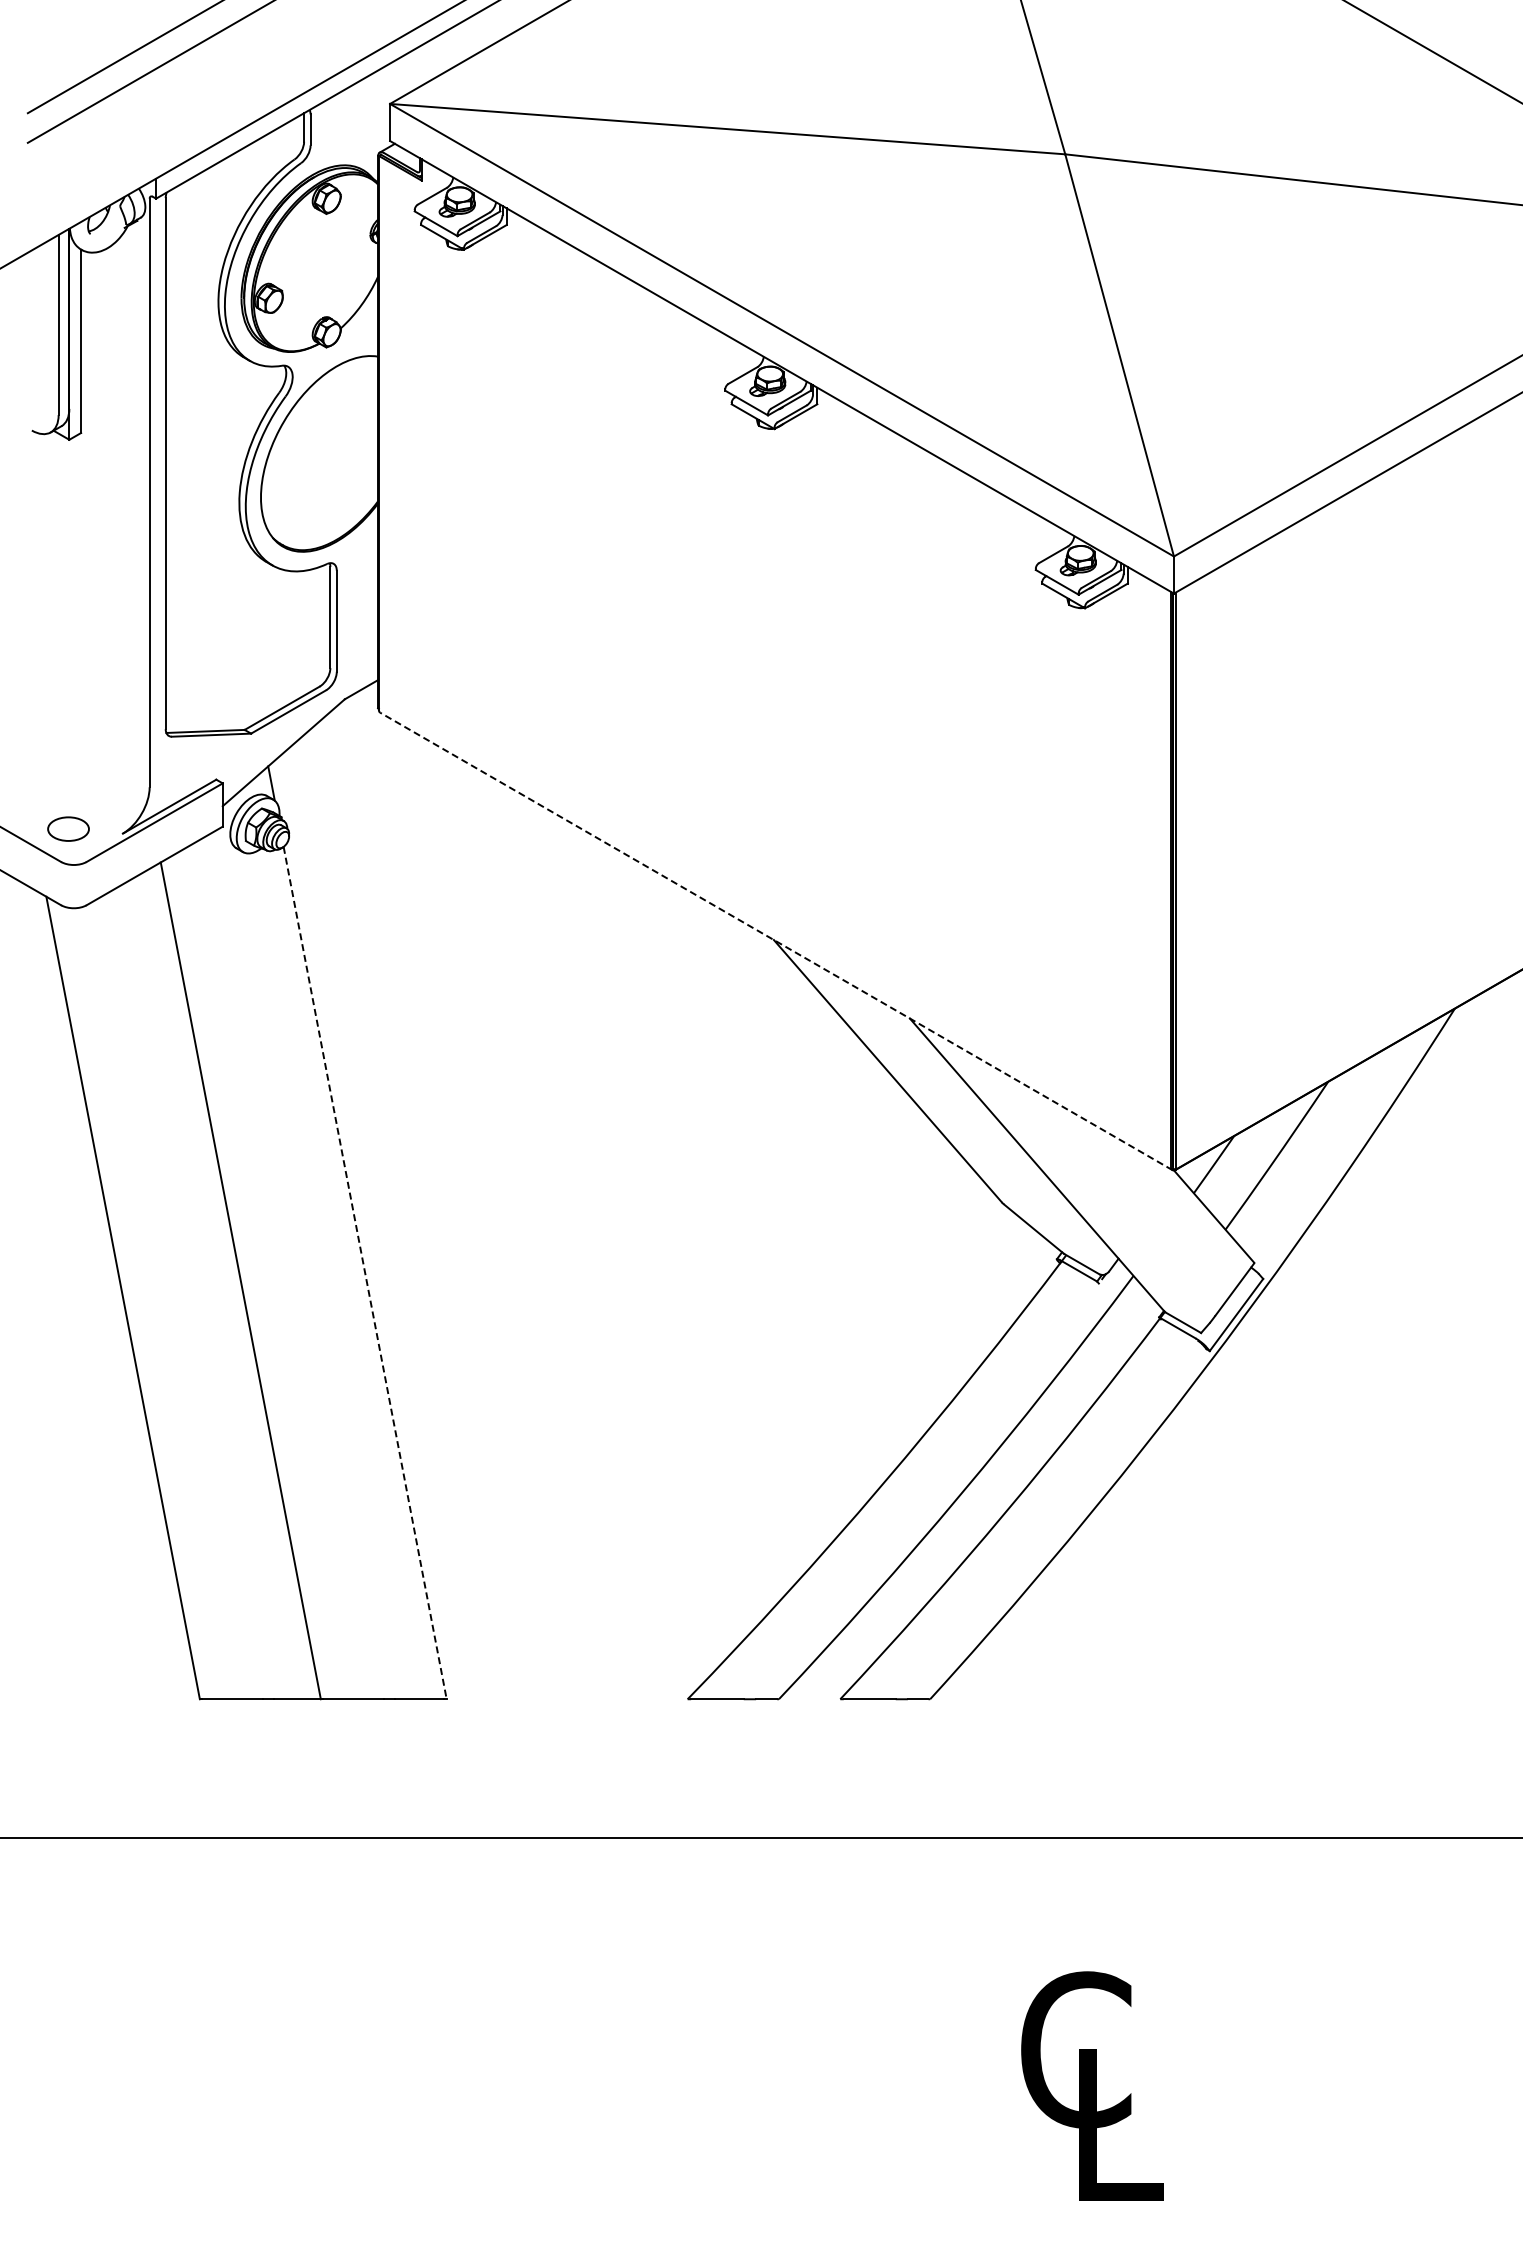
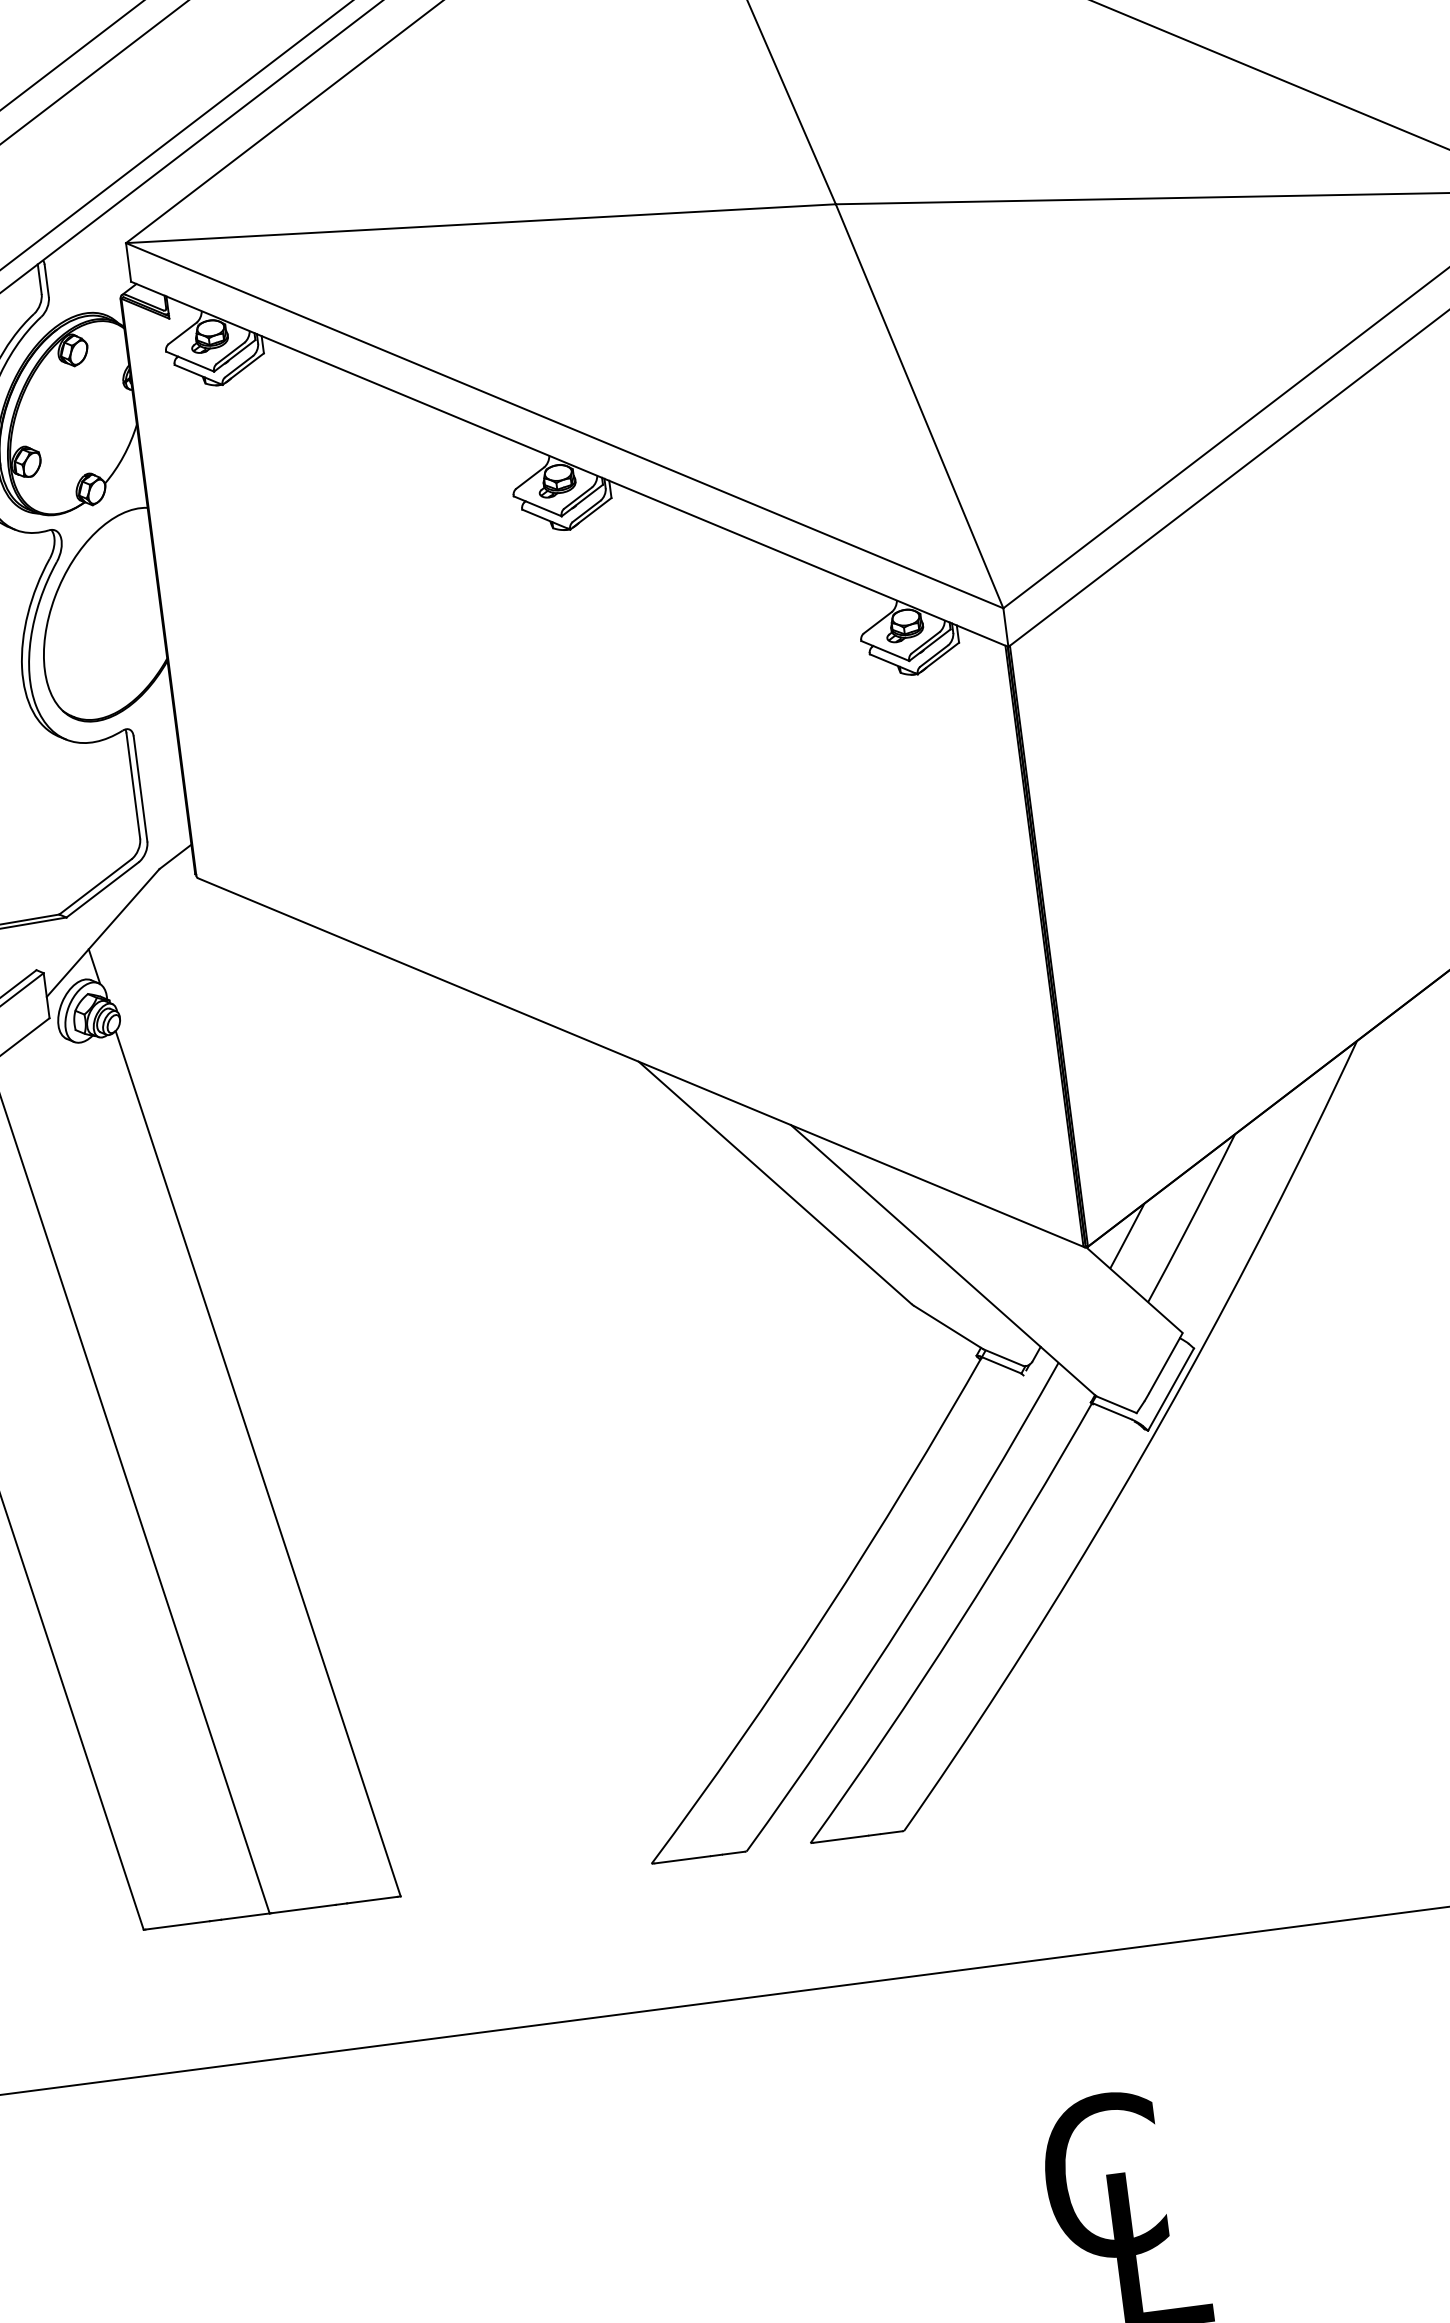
line: (776, 941) -> (641, 1062), dashed -> solid
line: (365, 1273) -> (258, 1464), dashed -> solid

